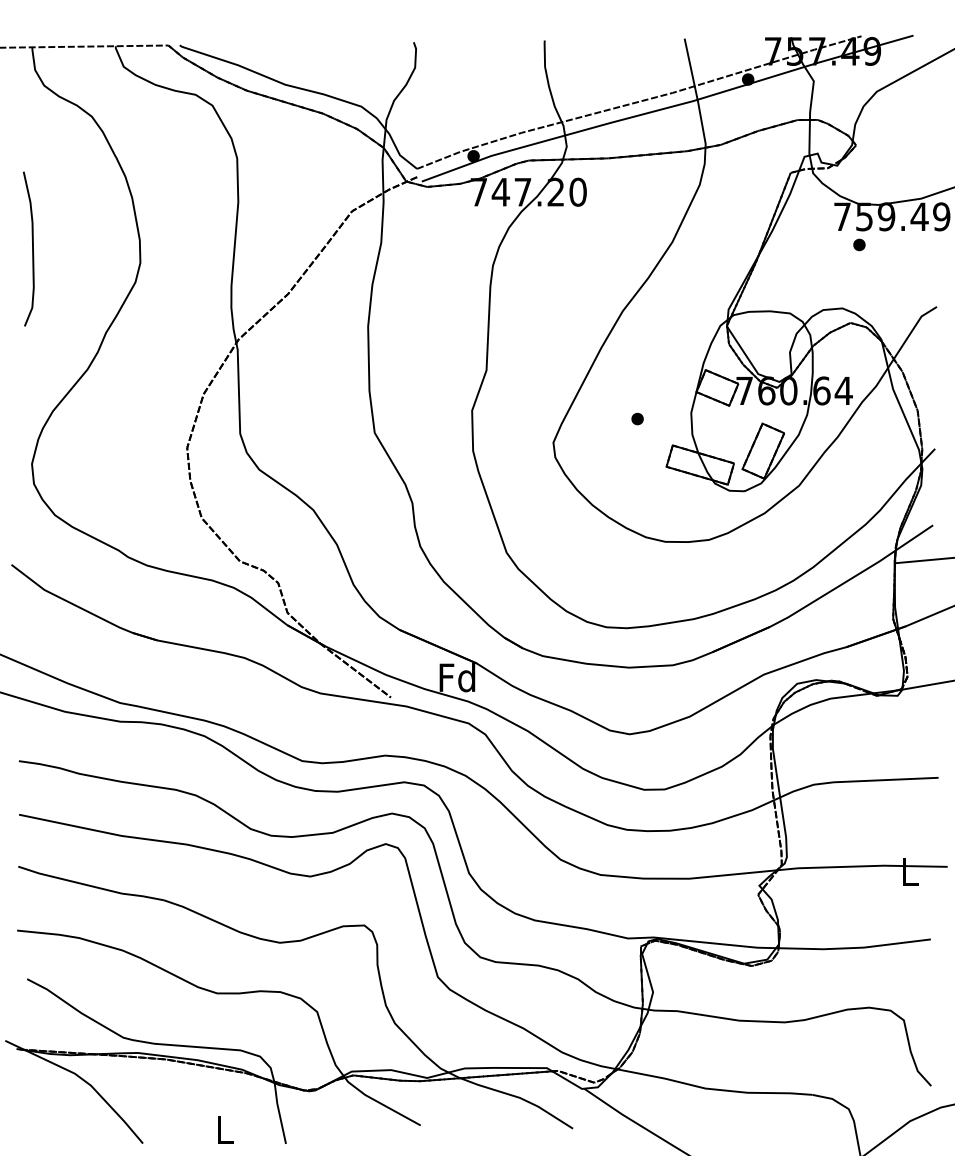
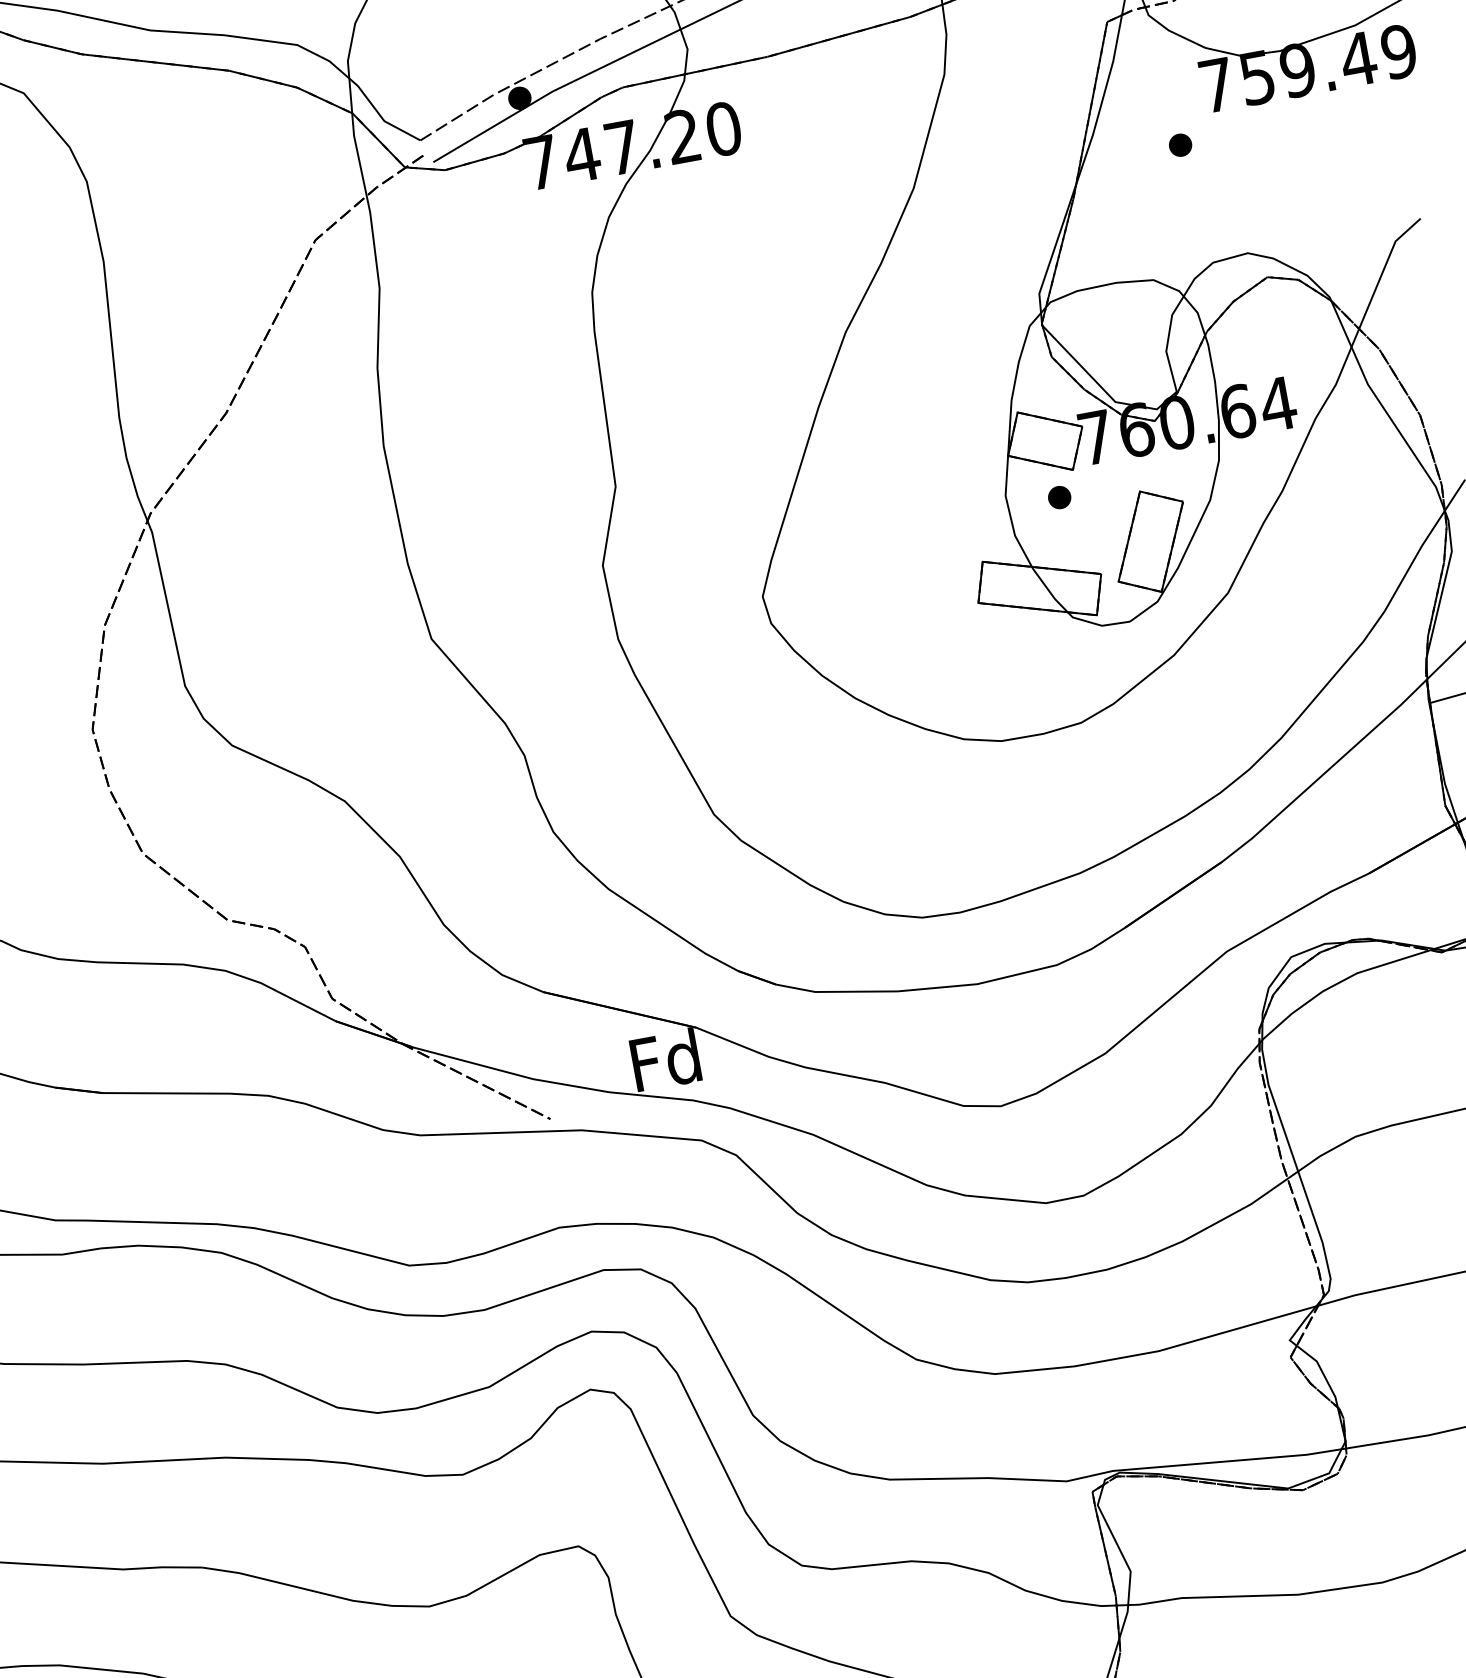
part: (859, 244) -> (1180, 144), moved
part: (637, 418) -> (1059, 496), moved

